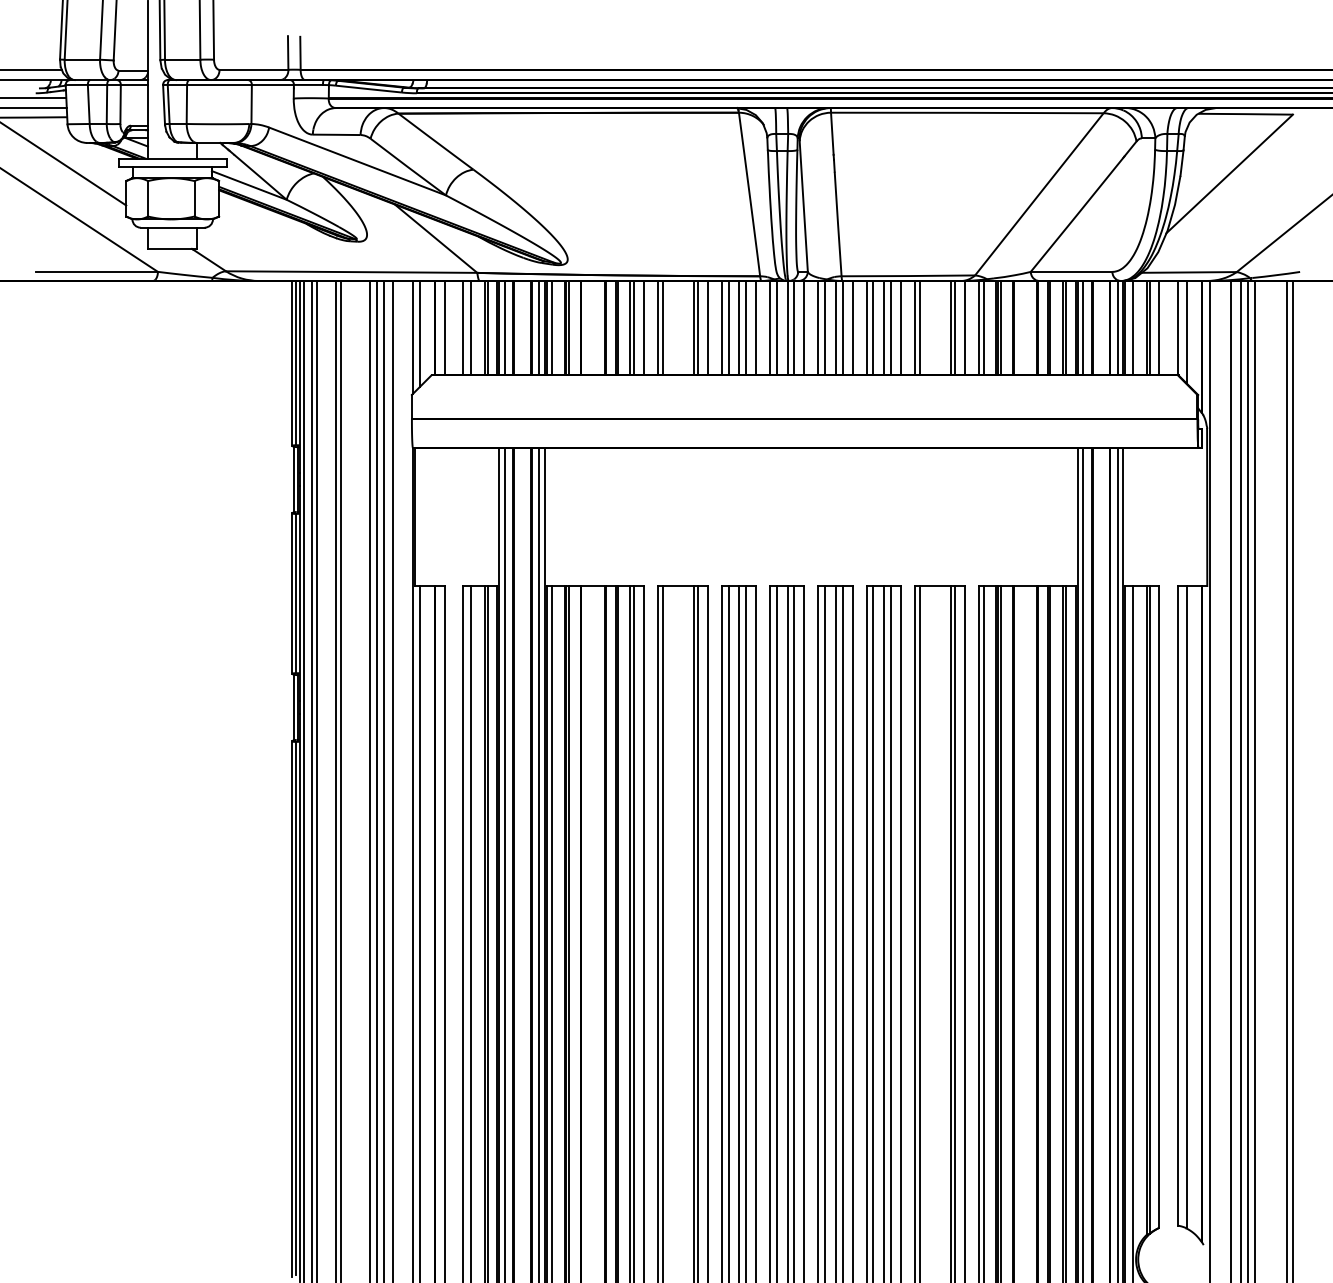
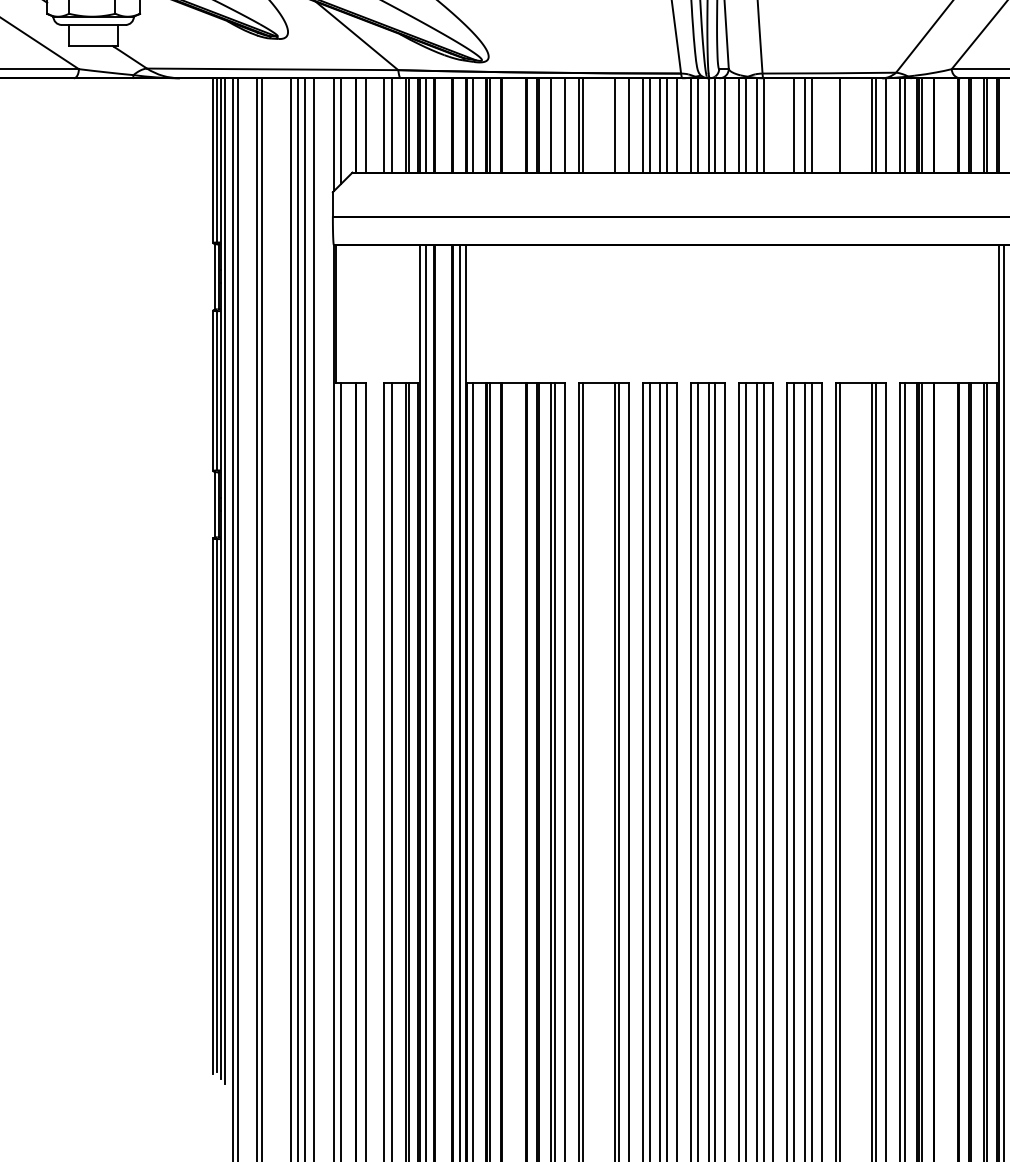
line: (698, 327) -> (619, 124), removed
line: (852, 327) -> (773, 124), removed
line: (866, 327) -> (787, 124), removed
line: (900, 327) -> (821, 124), removed
line: (914, 327) -> (835, 124), removed
line: (1083, 327) -> (1004, 124), removed
line: (539, 328) -> (460, 125), removed
line: (634, 328) -> (555, 125), removed

